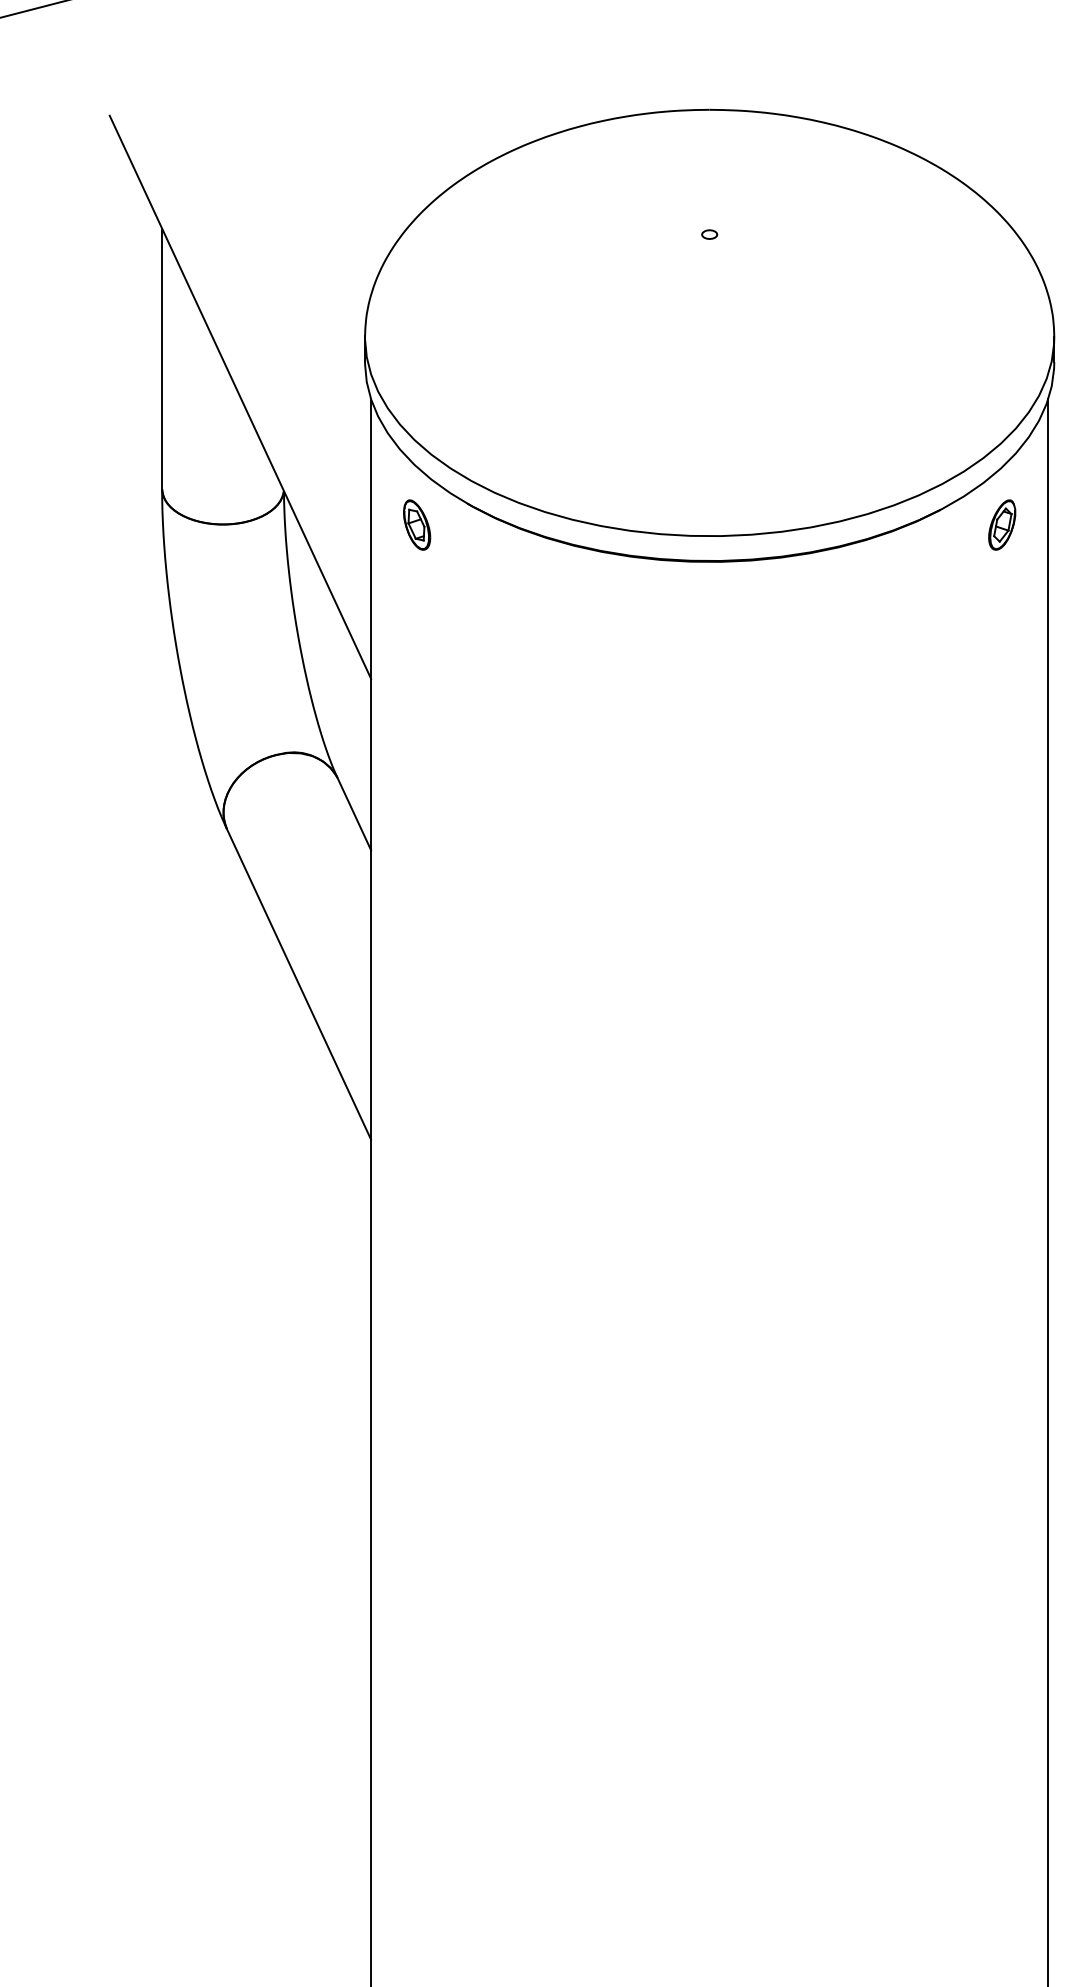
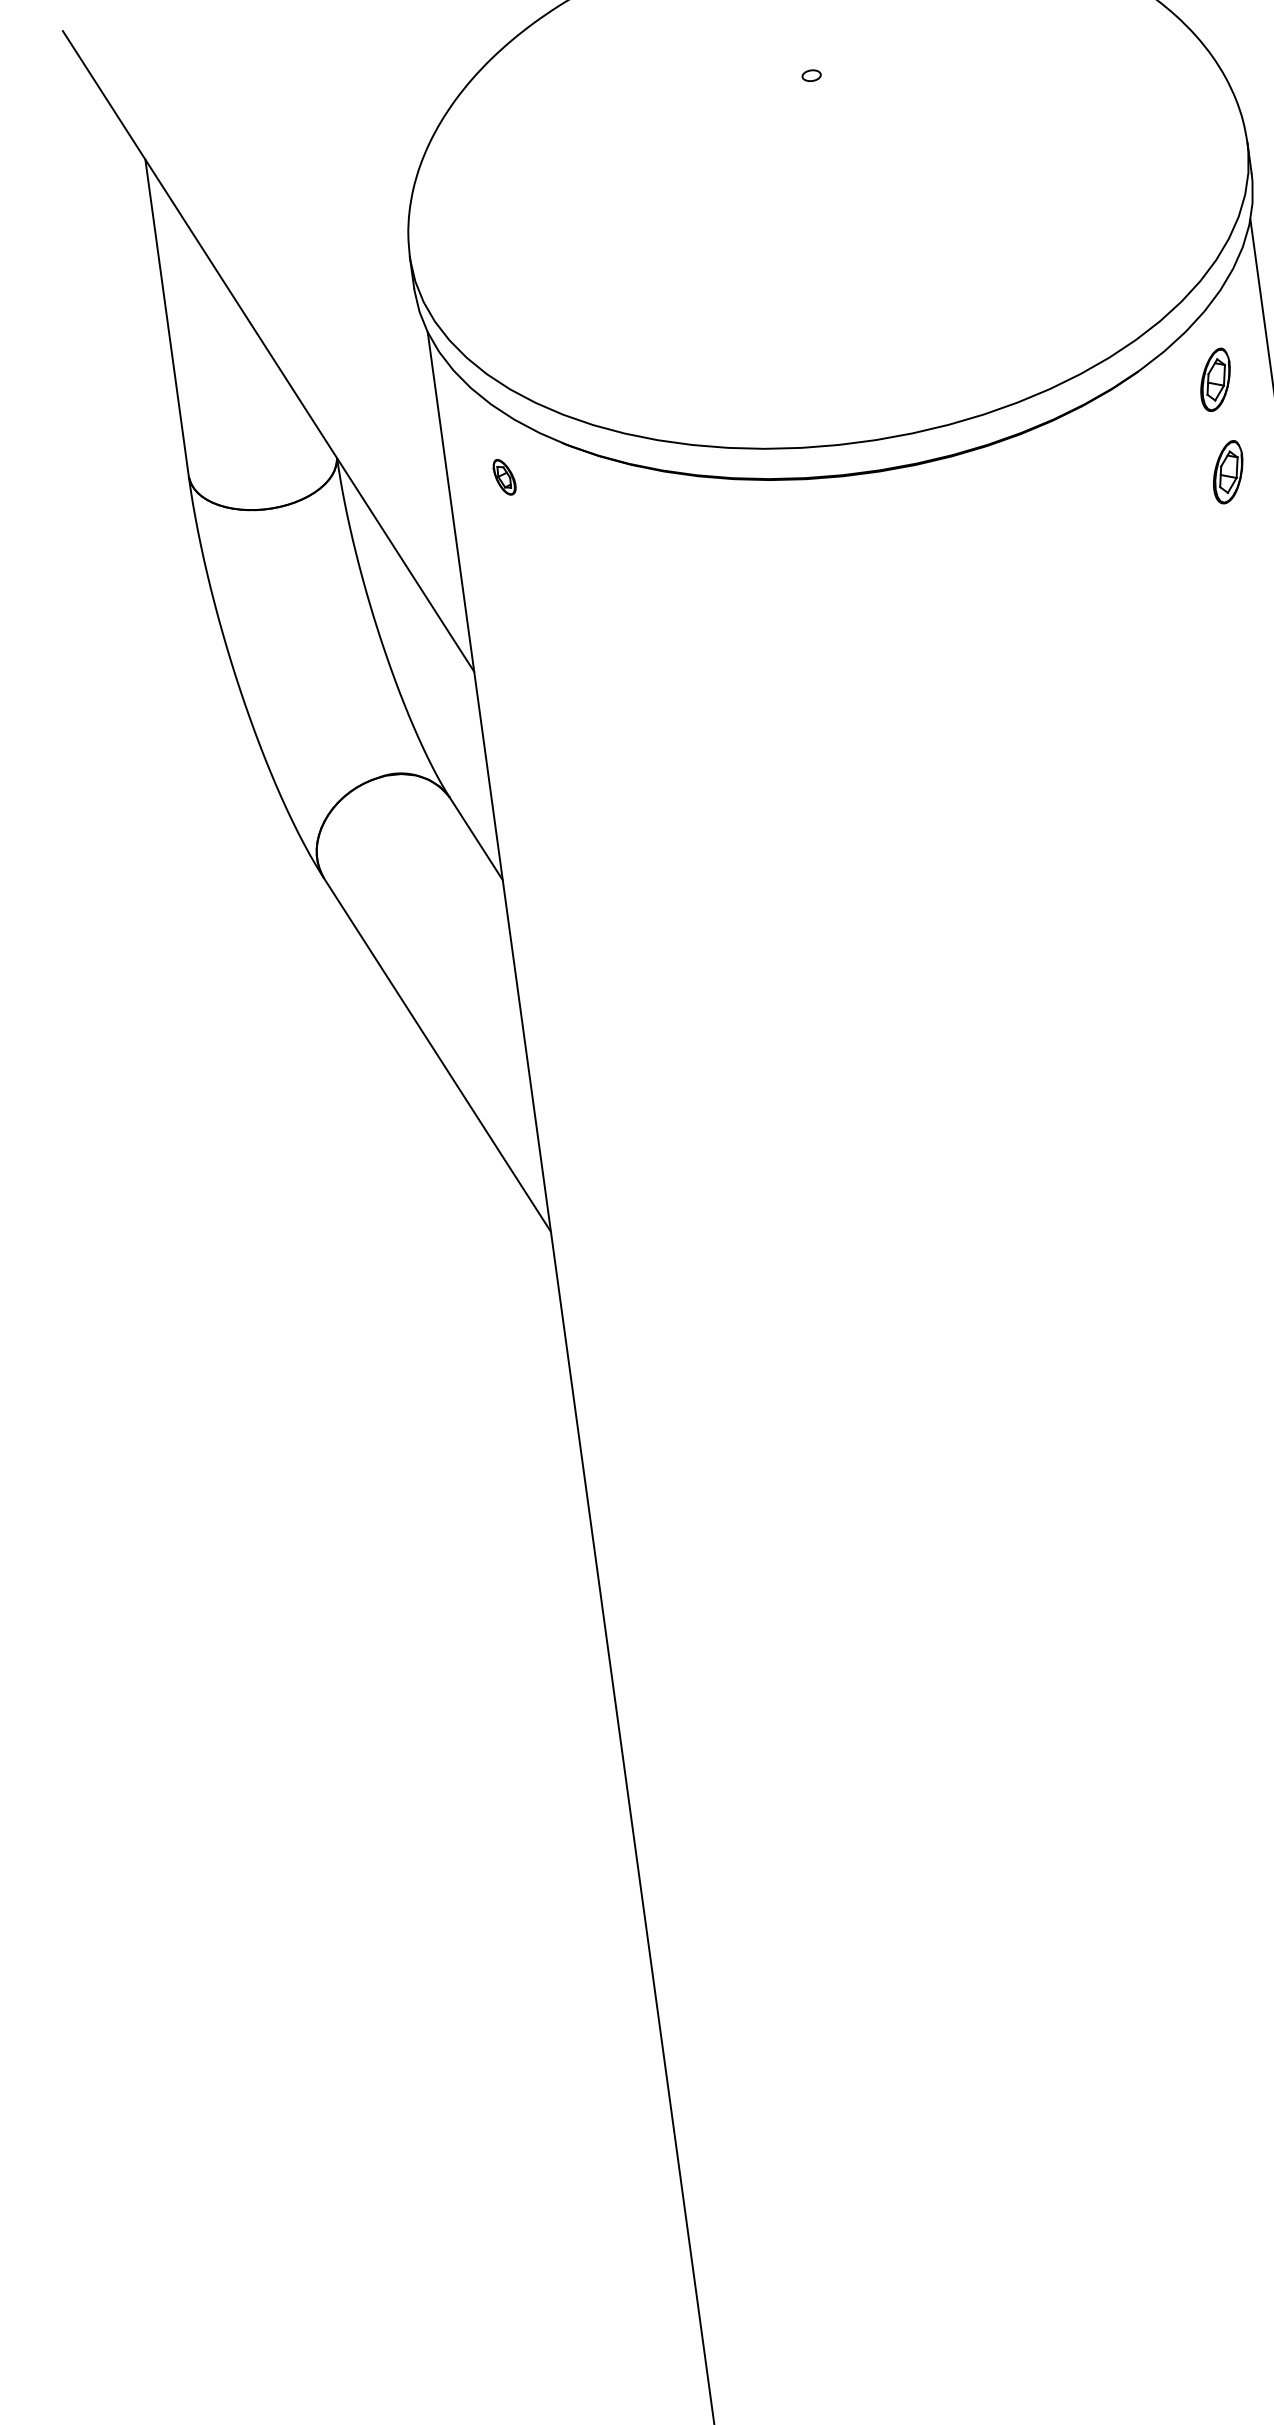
part: (417, 524) -> (504, 476), size x0.6
part: (1002, 600) -> (1228, 471), added

